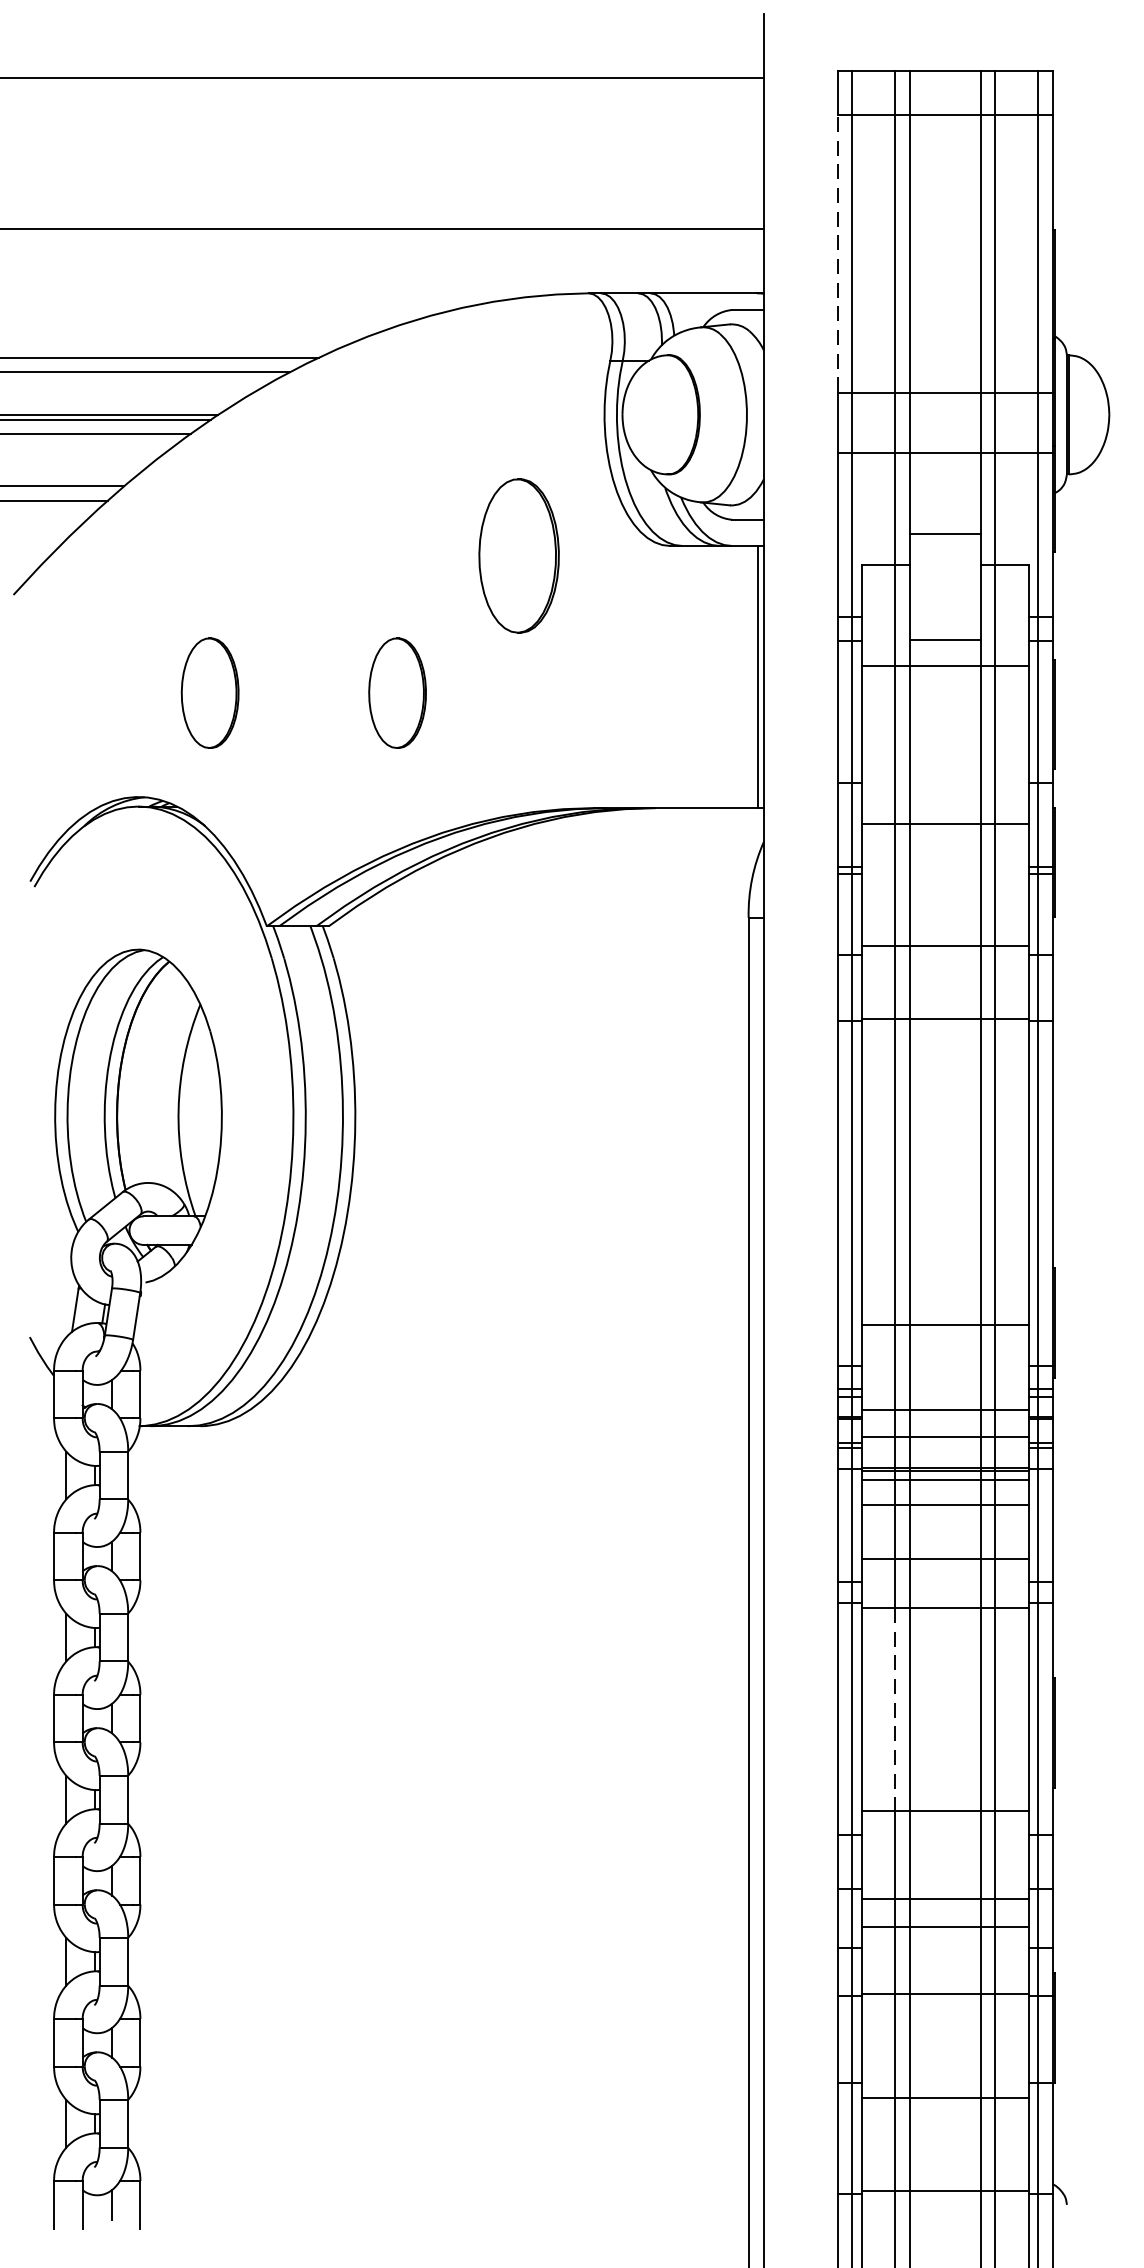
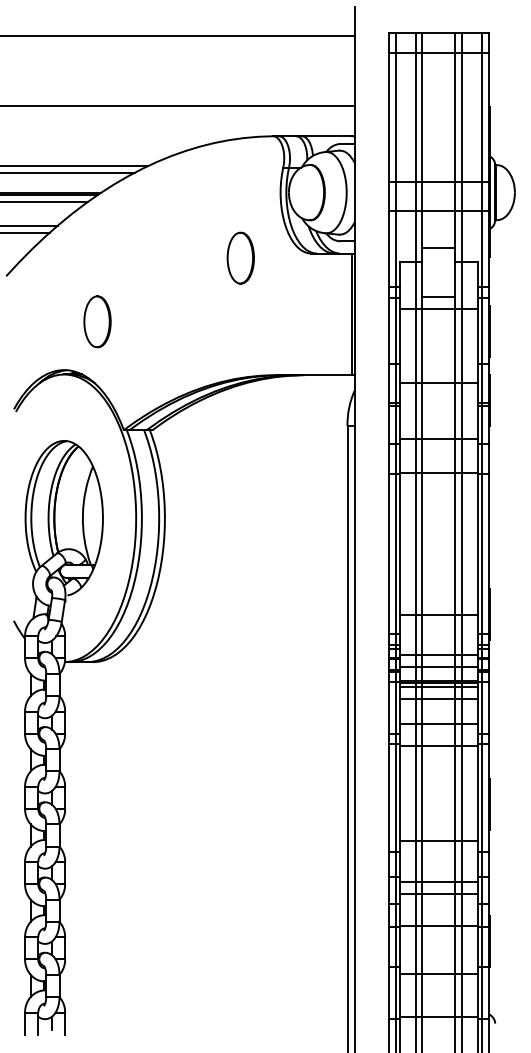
line: (839, 252) -> (389, 117), dashed -> solid
part: (518, 554) -> (240, 257), size x0.71
part: (397, 692) -> (184, 321), removed
line: (895, 1711) -> (415, 794), dashed -> solid

